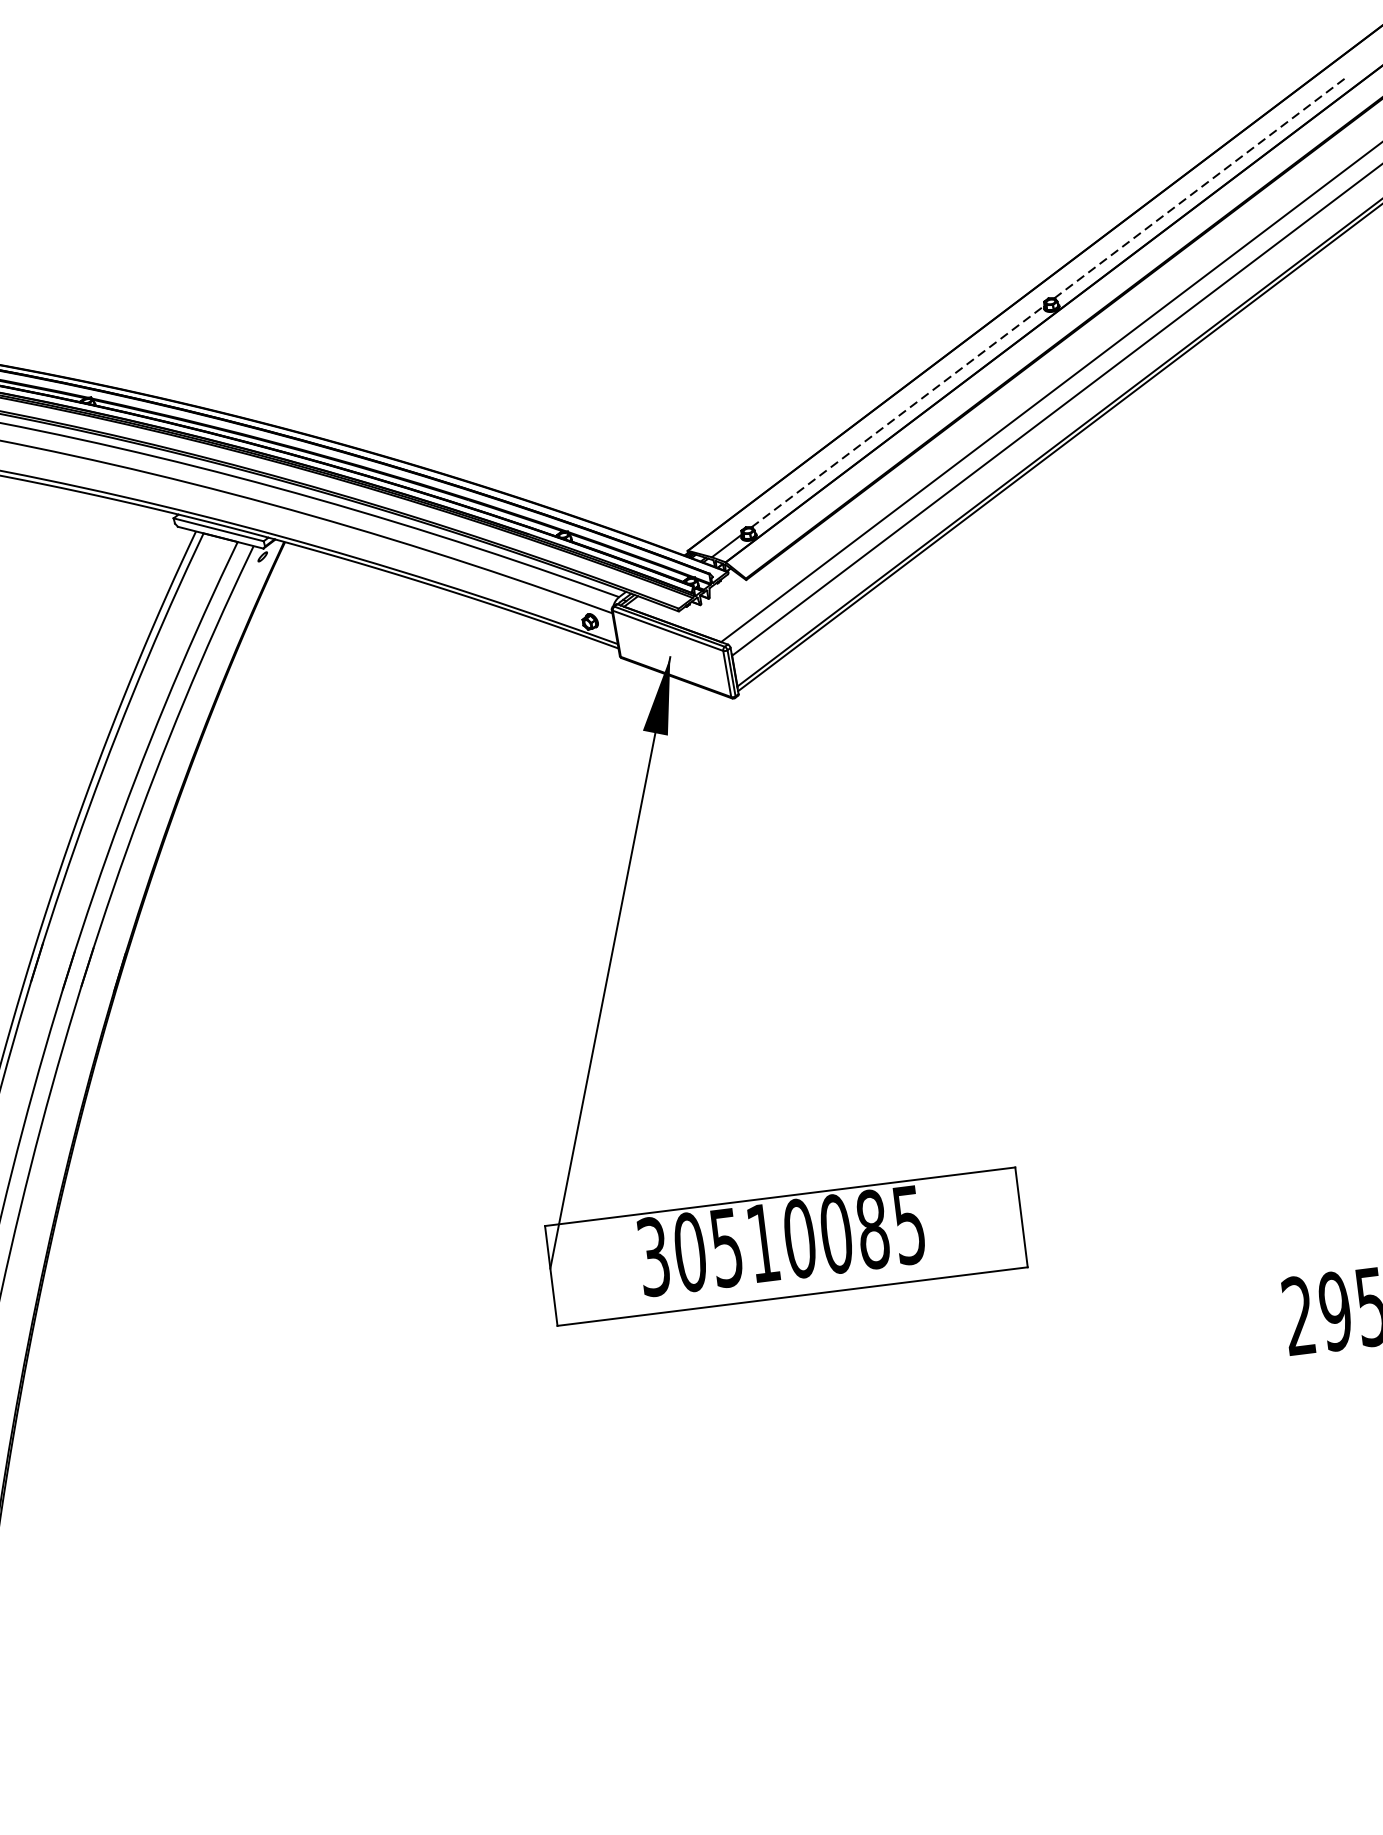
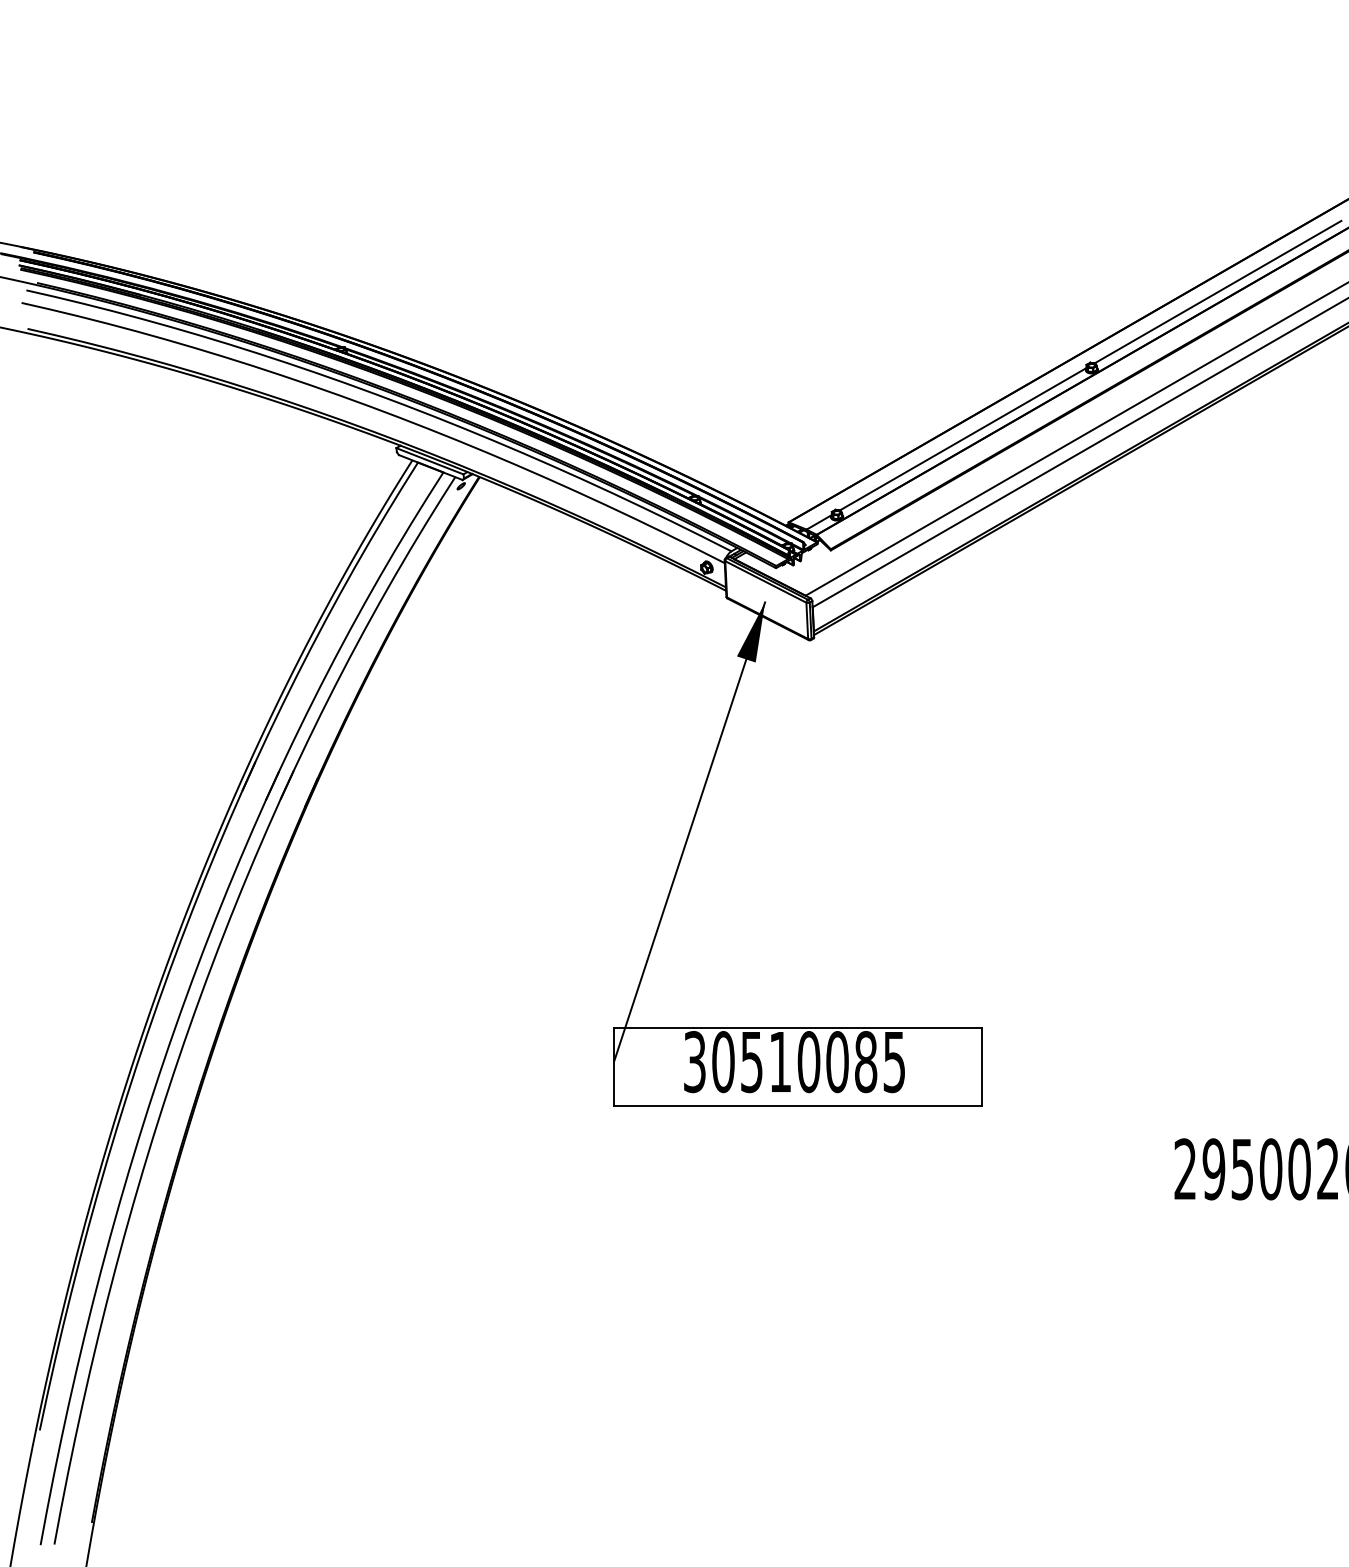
line: (1201, 186) -> (1218, 291), dashed -> solid
line: (898, 415) -> (963, 438), dashed -> solid

